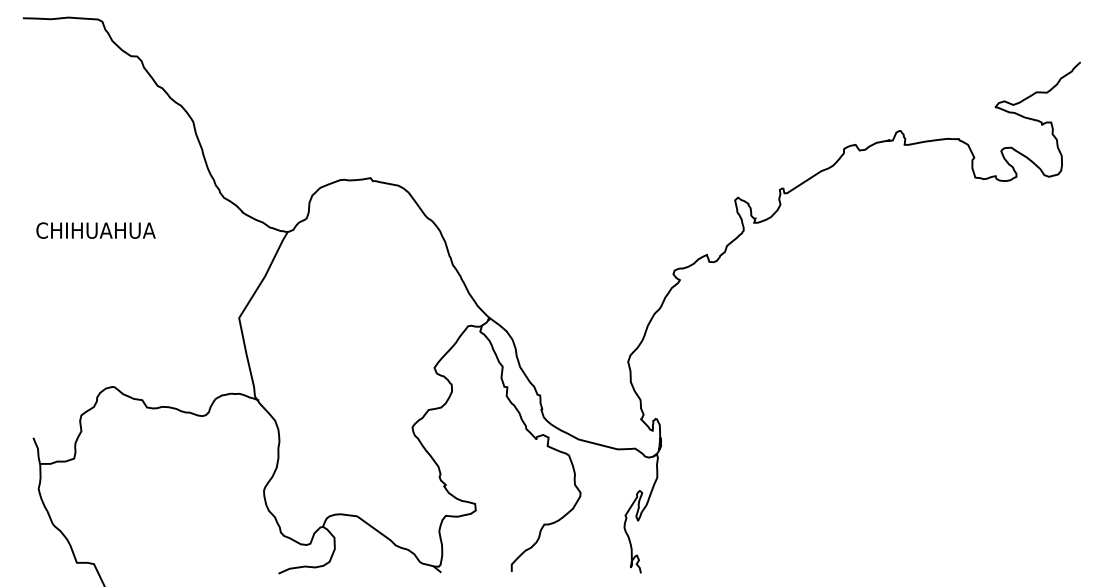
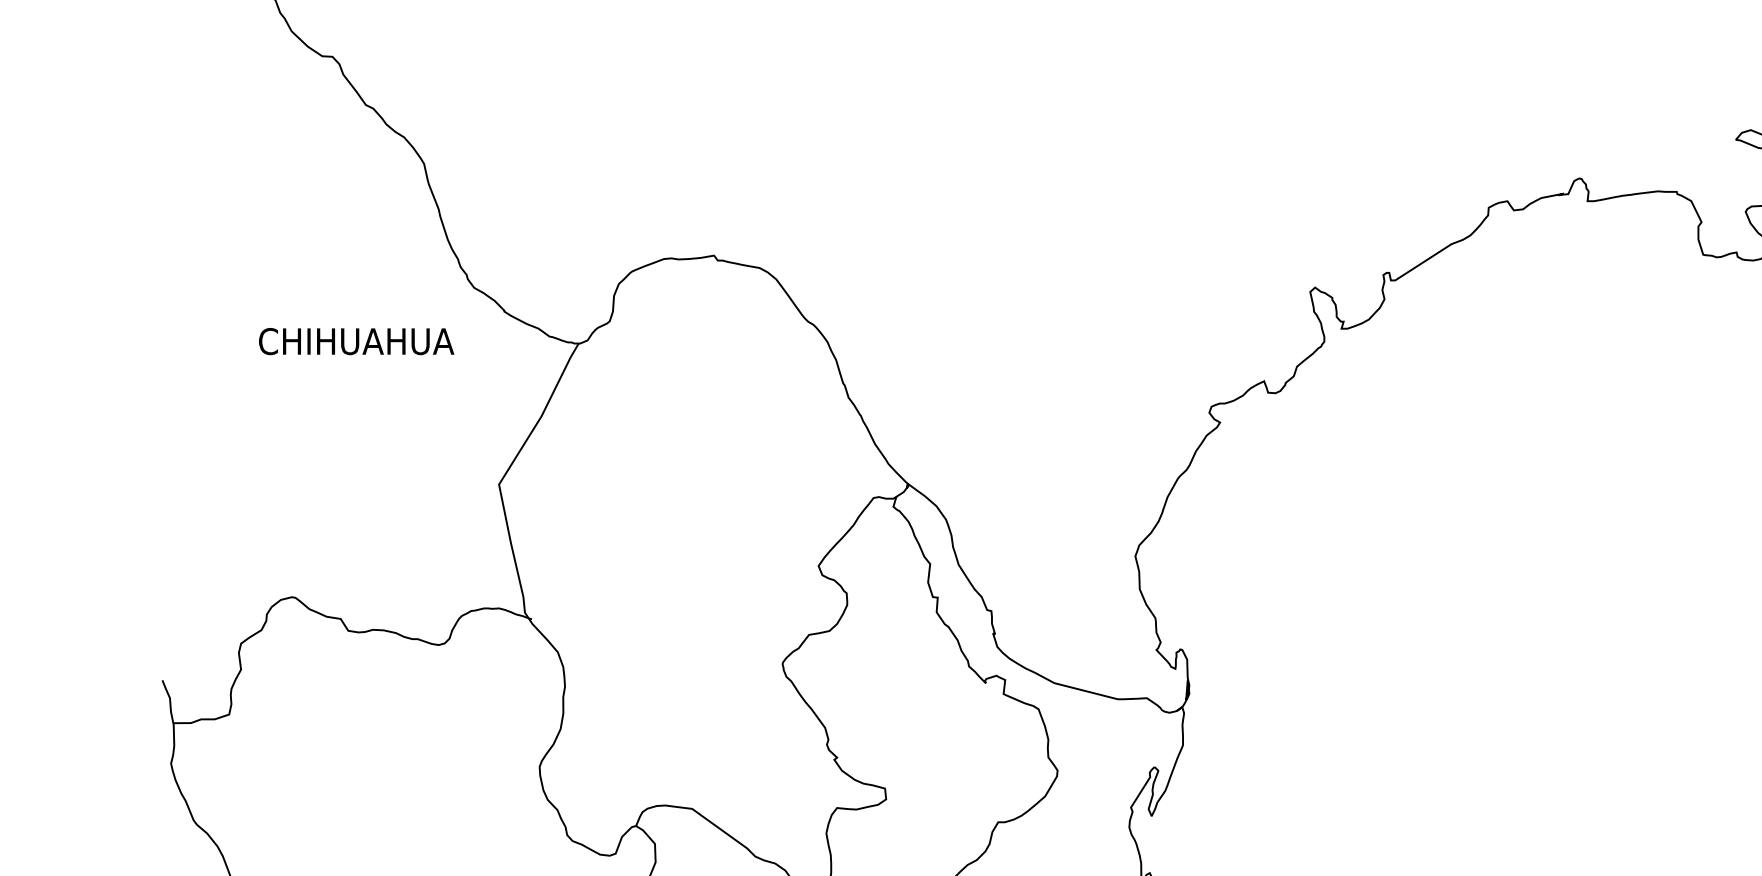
text: (95, 230) -> (355, 341), moved

